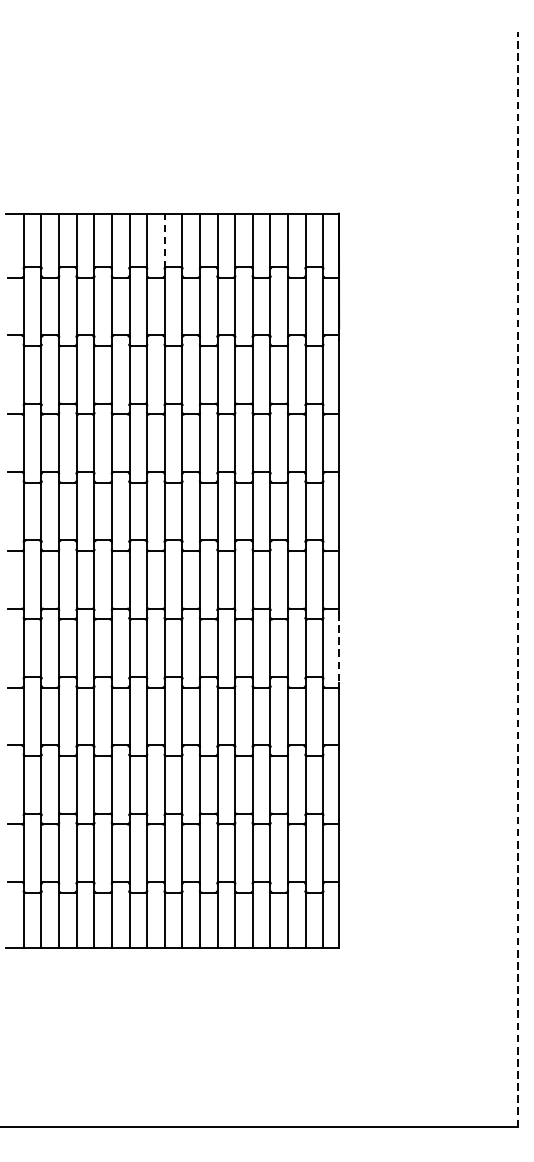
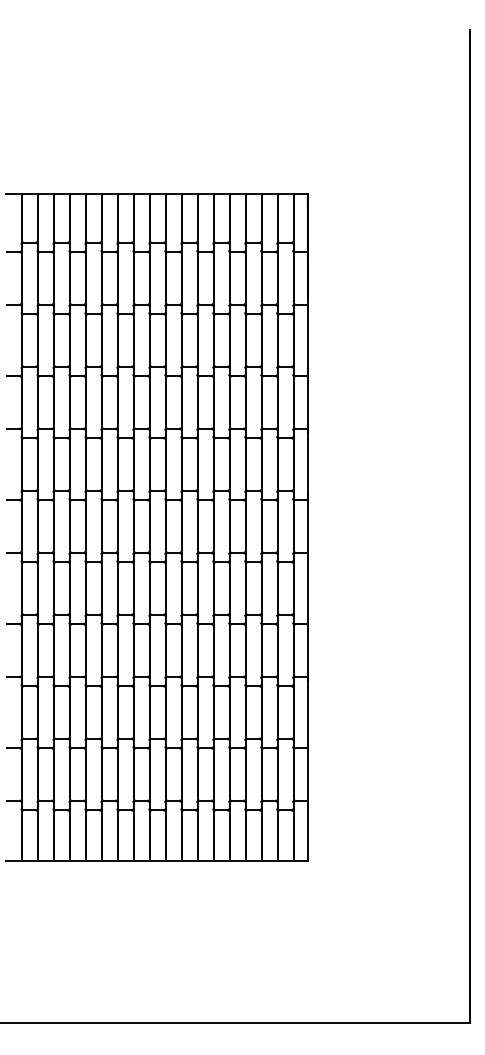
line: (164, 240) -> (149, 218), dashed -> solid
line: (518, 581) -> (470, 527), dashed -> solid
line: (338, 648) -> (307, 588), dashed -> solid

